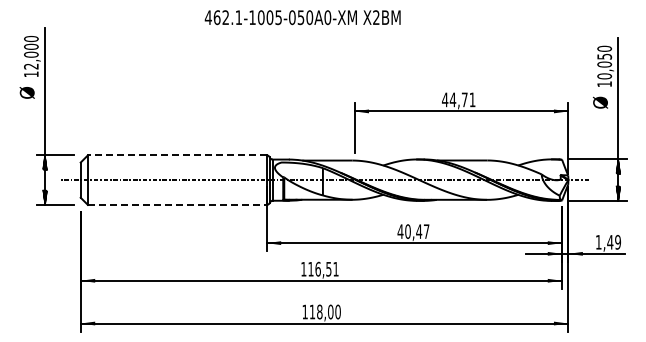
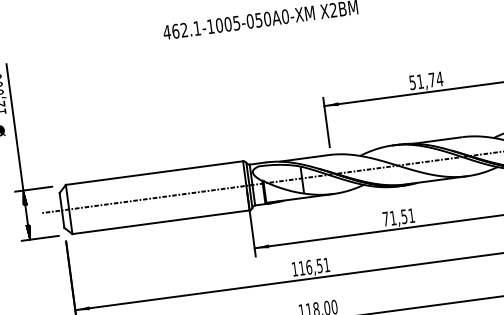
text: (458, 99) -> (425, 80), 44,71 -> 51,74
line: (176, 155) -> (153, 173), dashed -> solid
line: (177, 204) -> (161, 221), dashed -> solid
text: (413, 231) -> (398, 217), 40,47 -> 71,51

